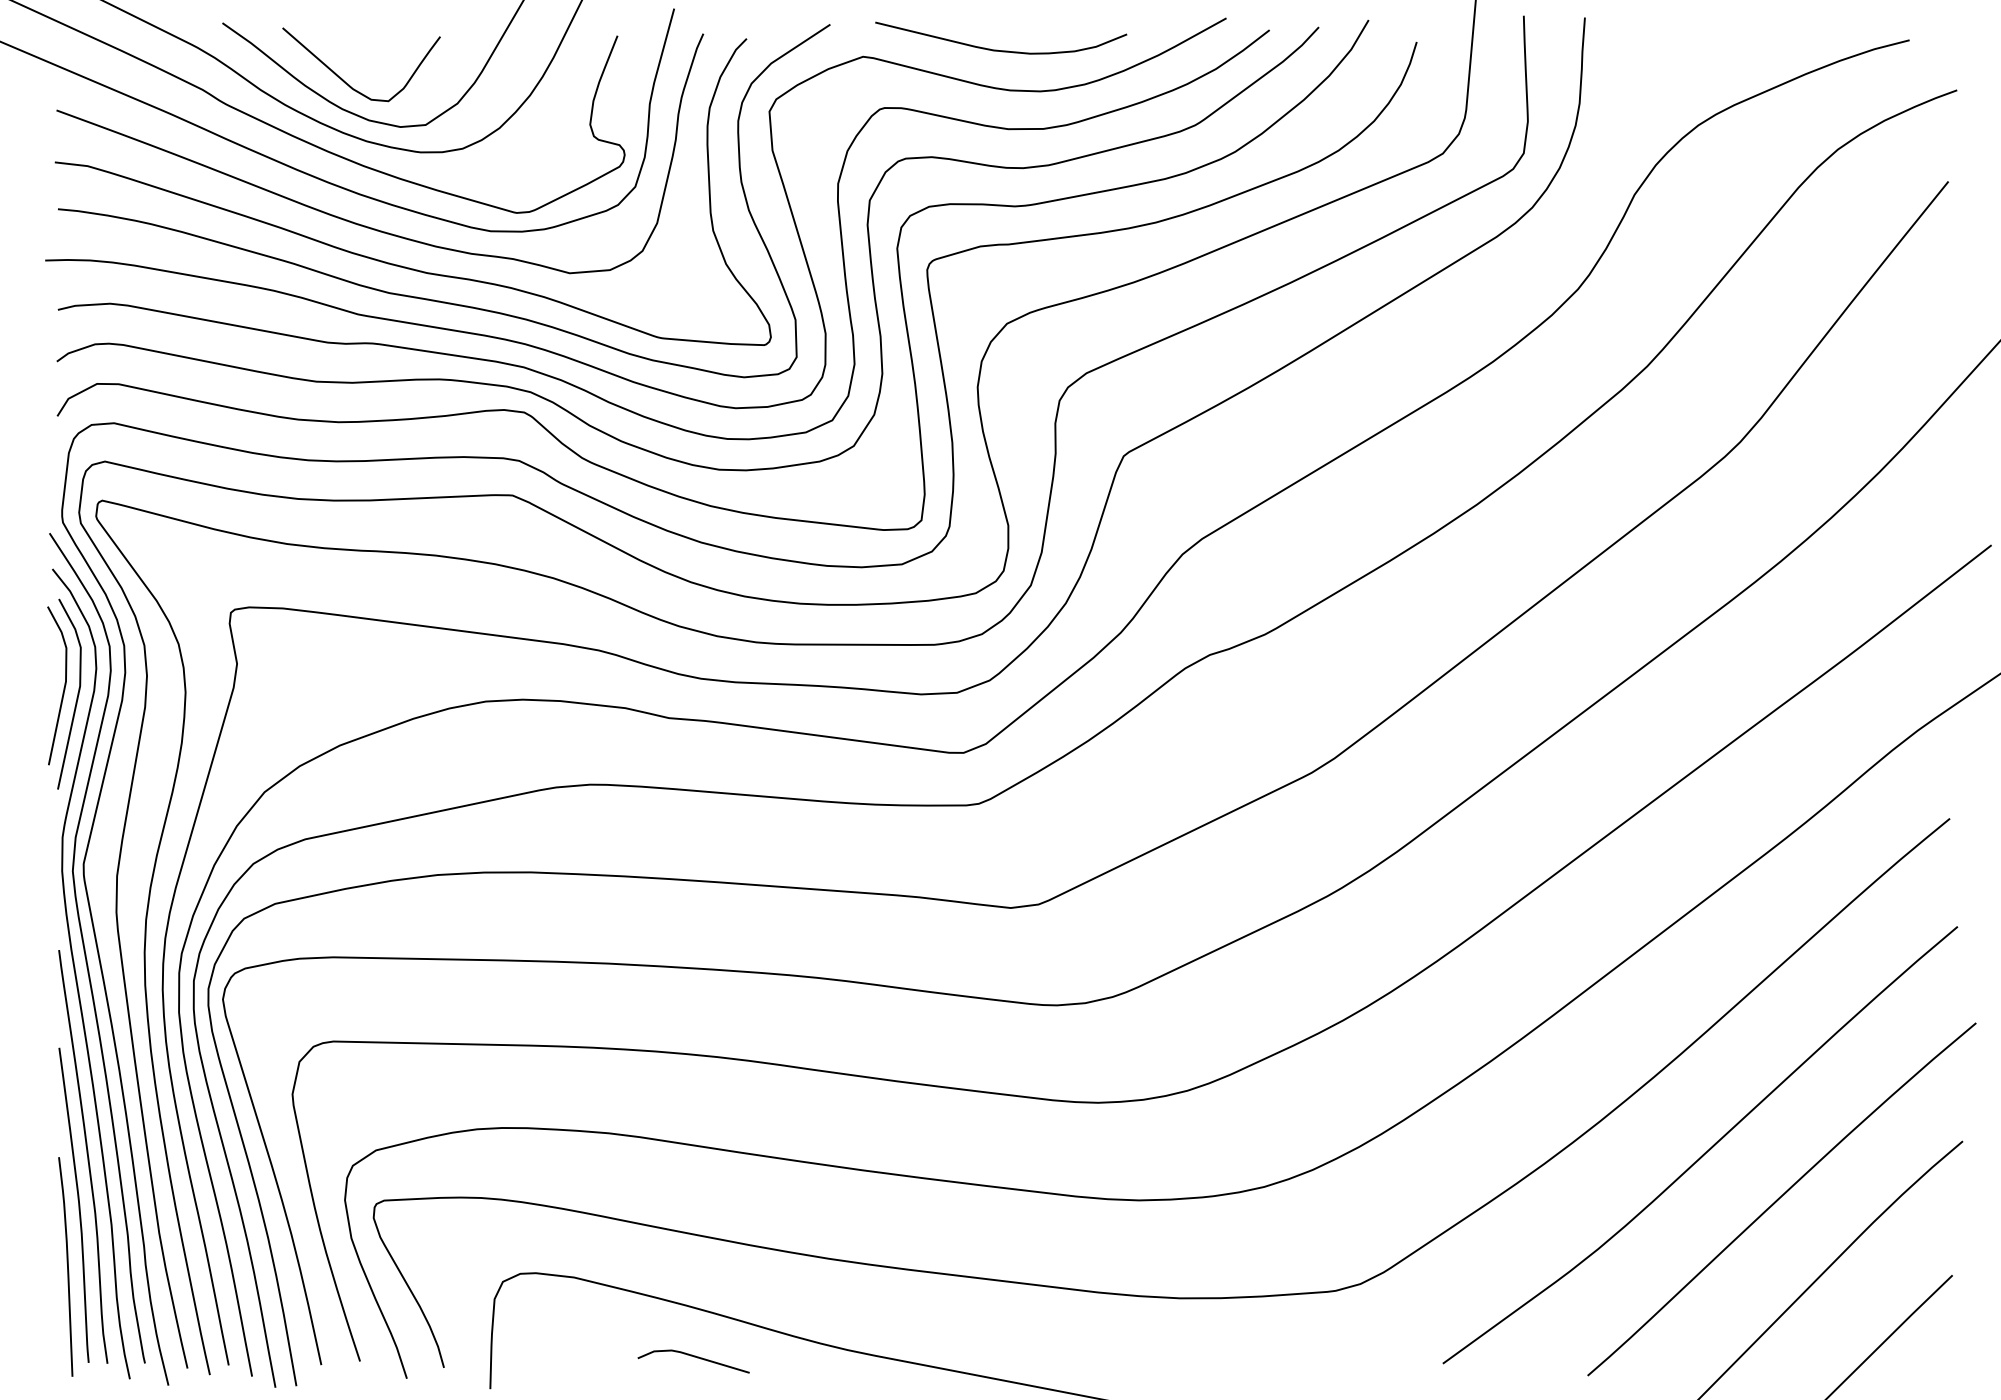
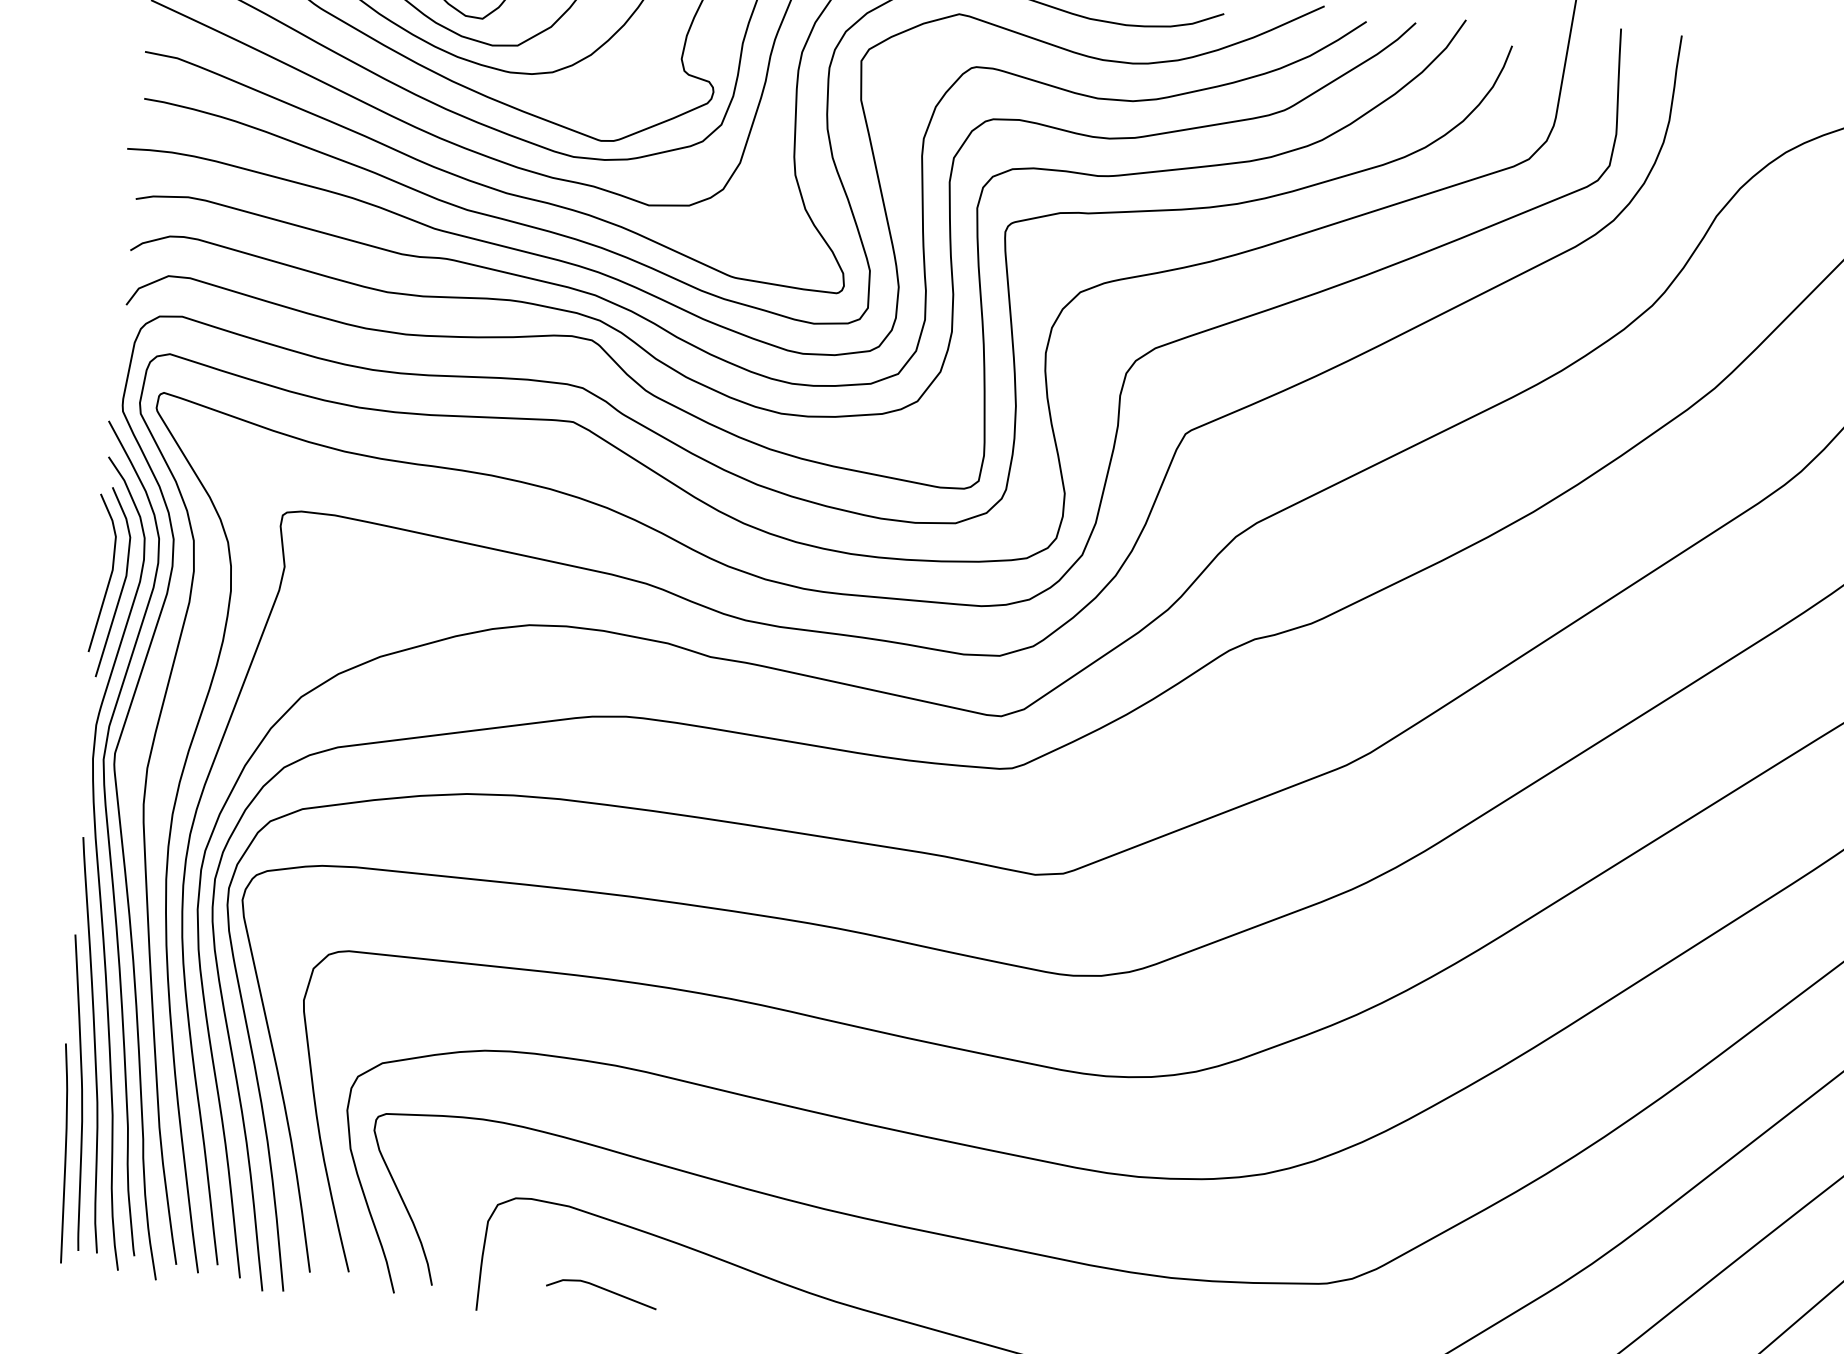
line: (694, 1357) -> (602, 1289), moved

